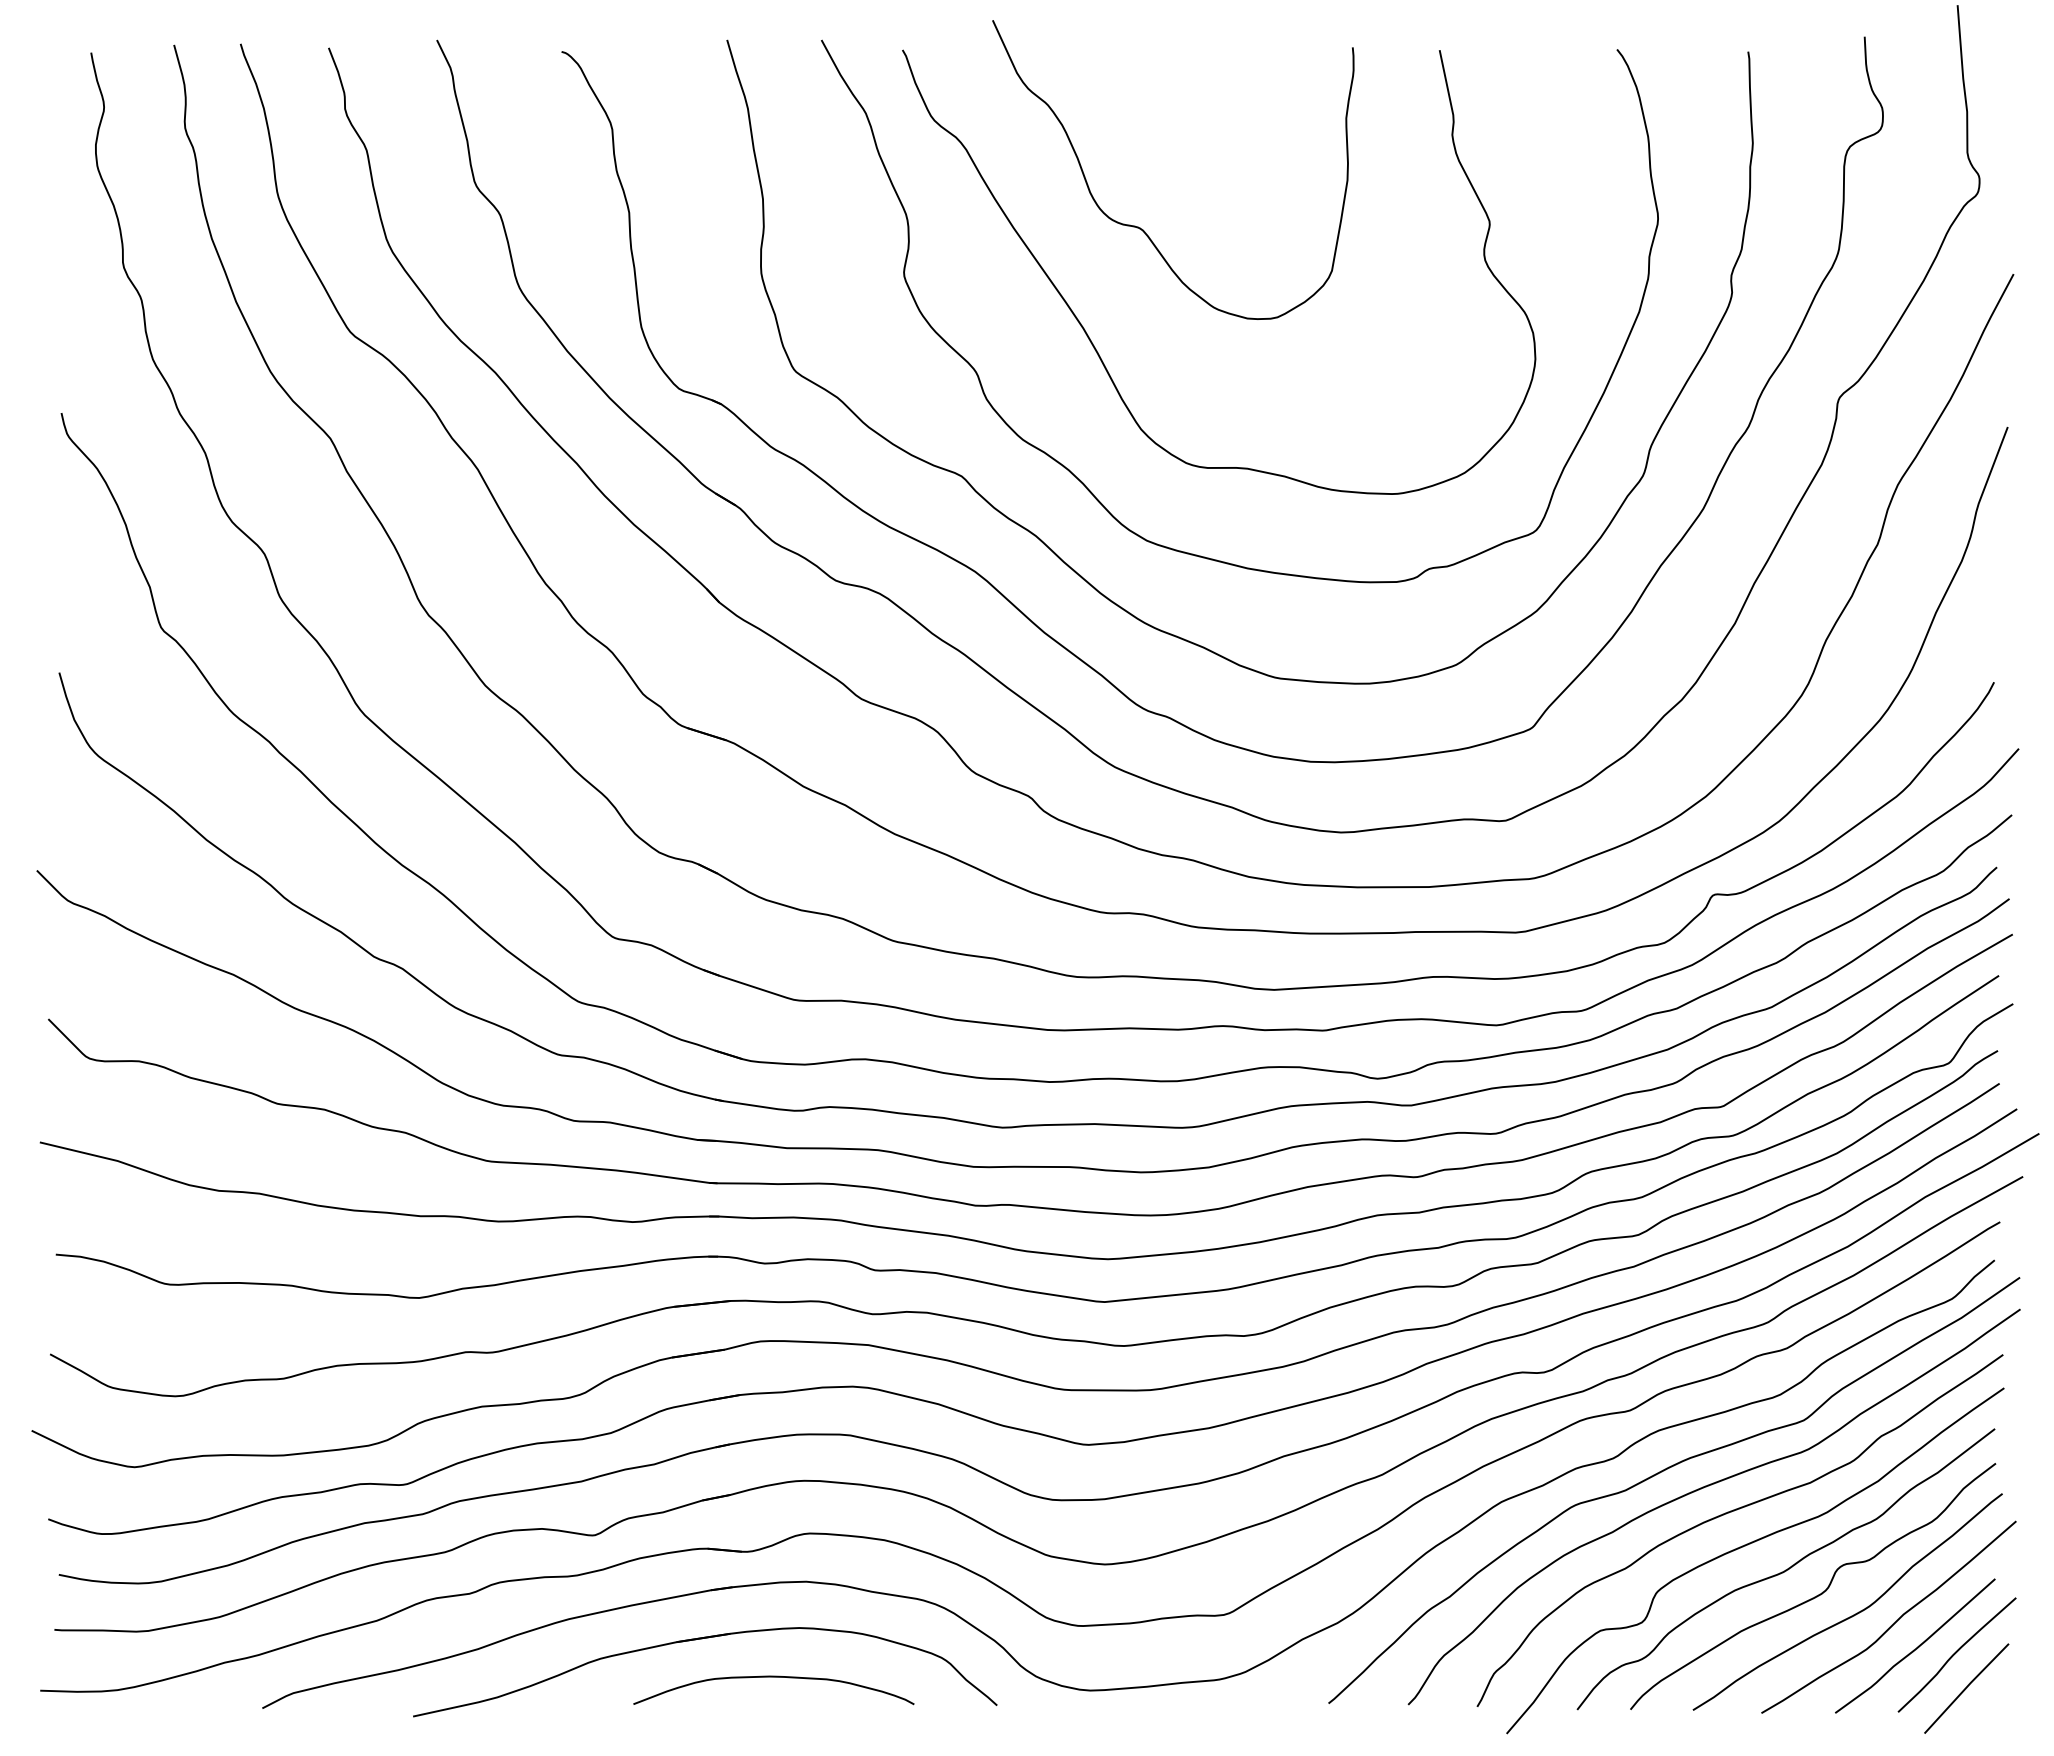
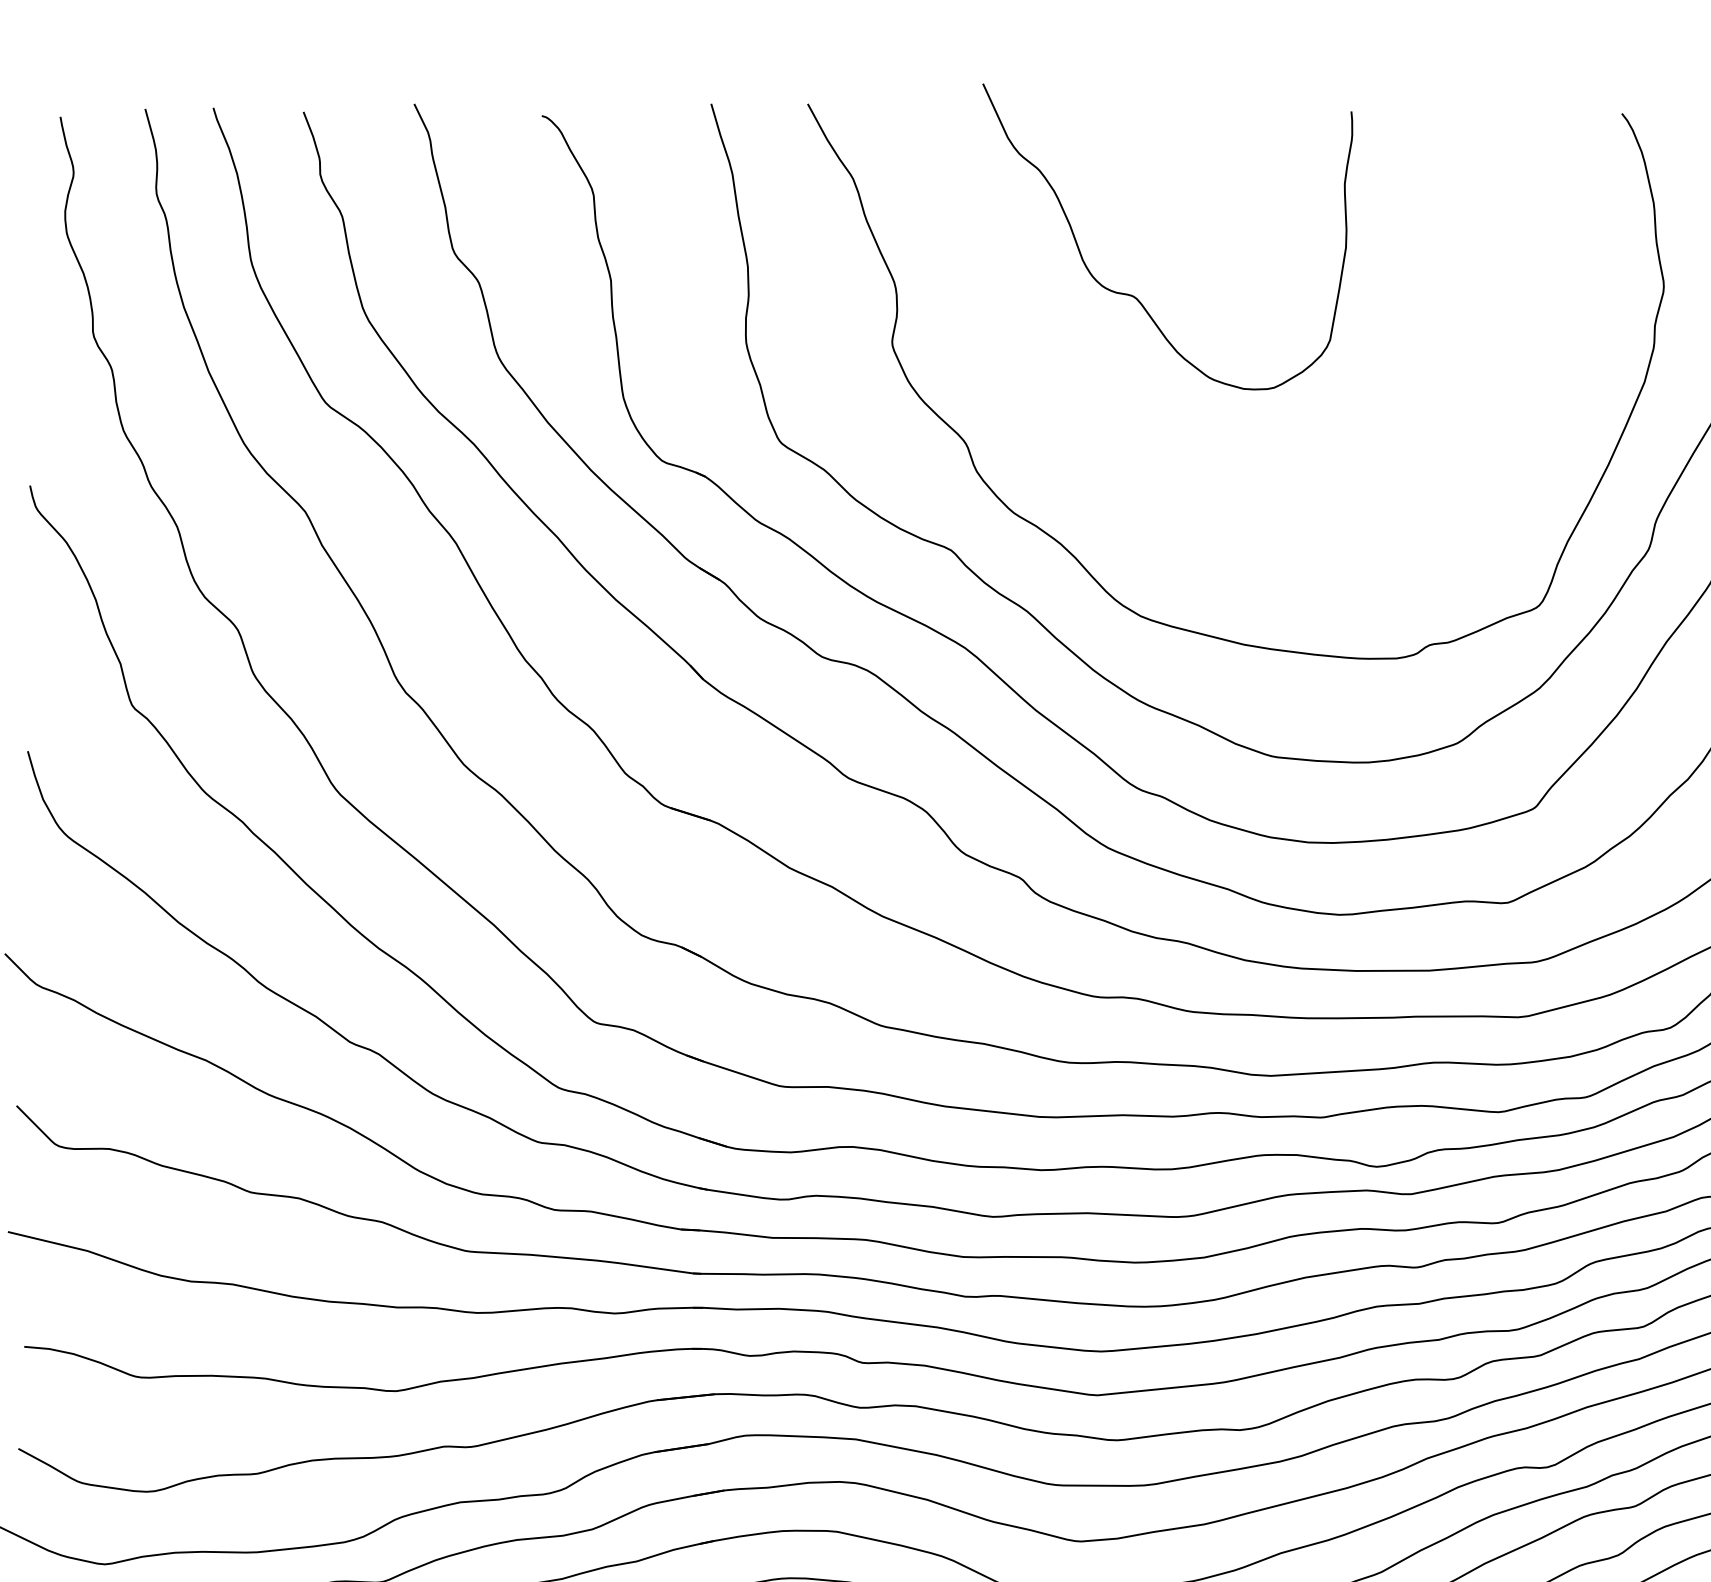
curve: (1093, 343) -> (1086, 414), removed

